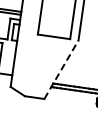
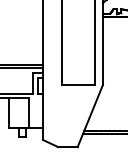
line: (61, 70) -> (90, 116), dashed -> solid

